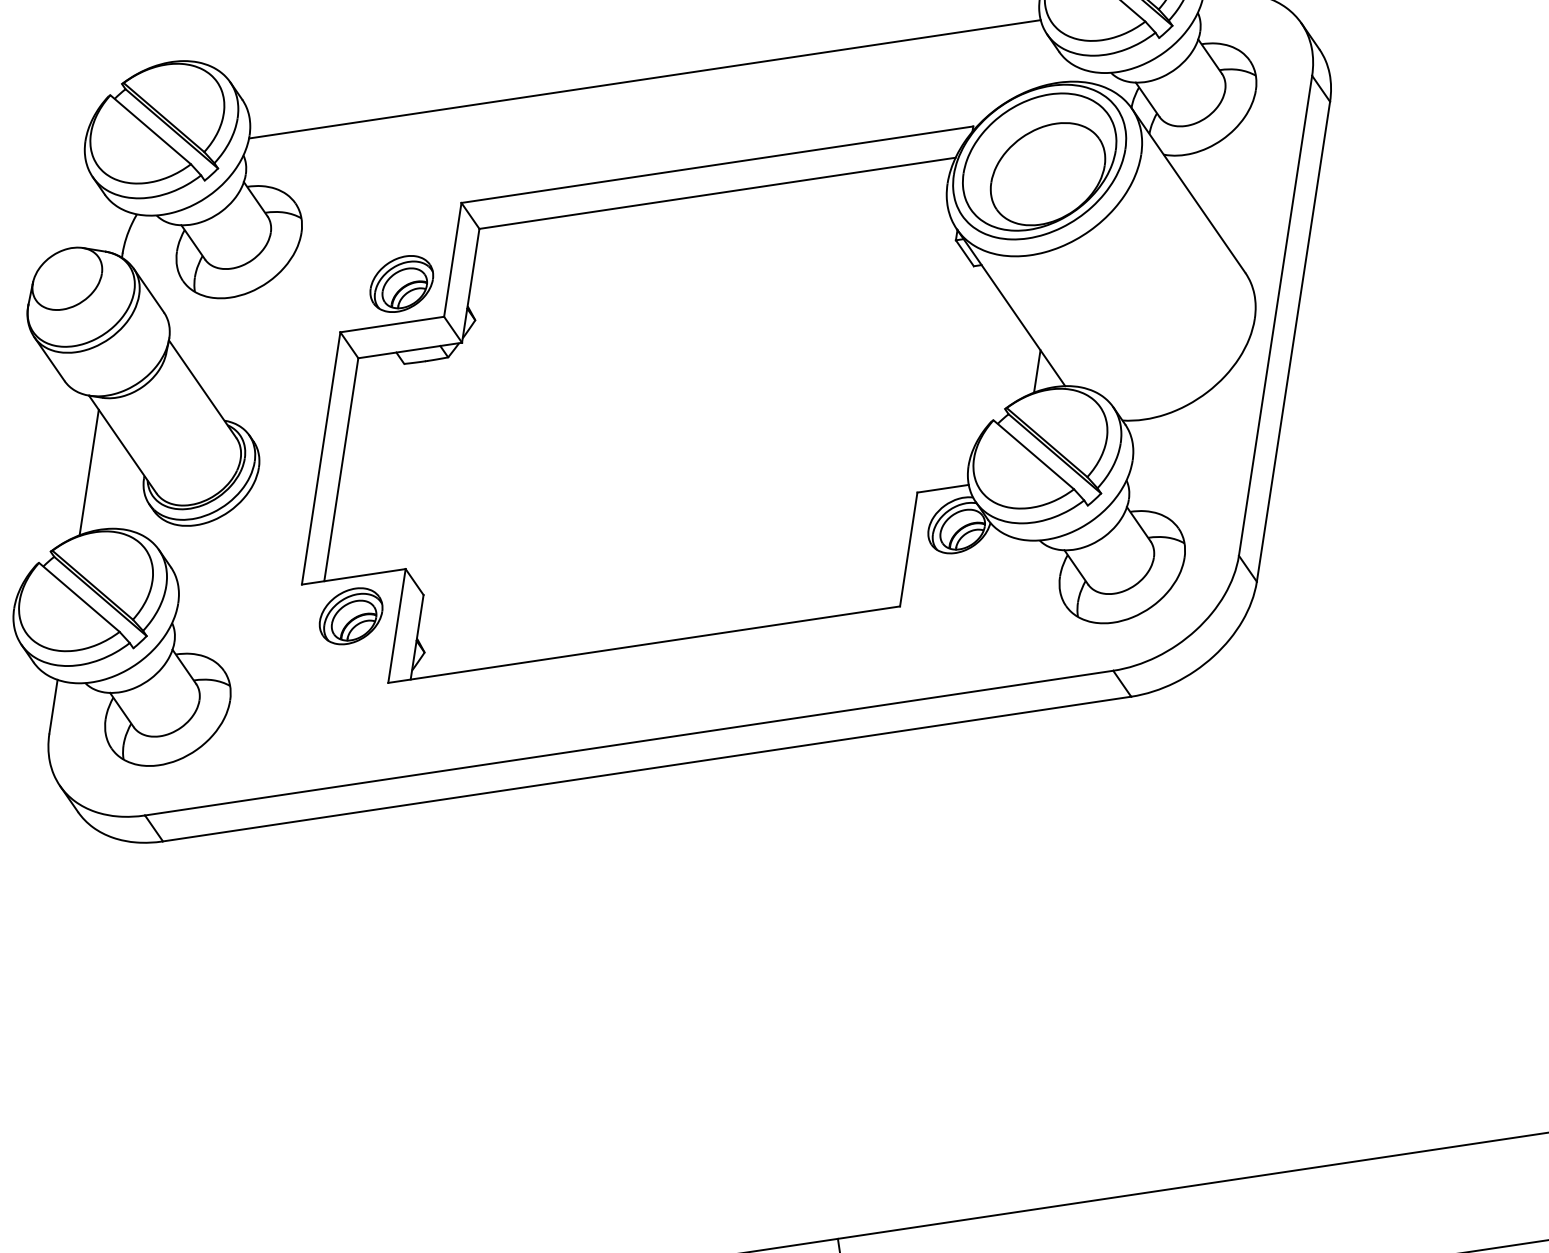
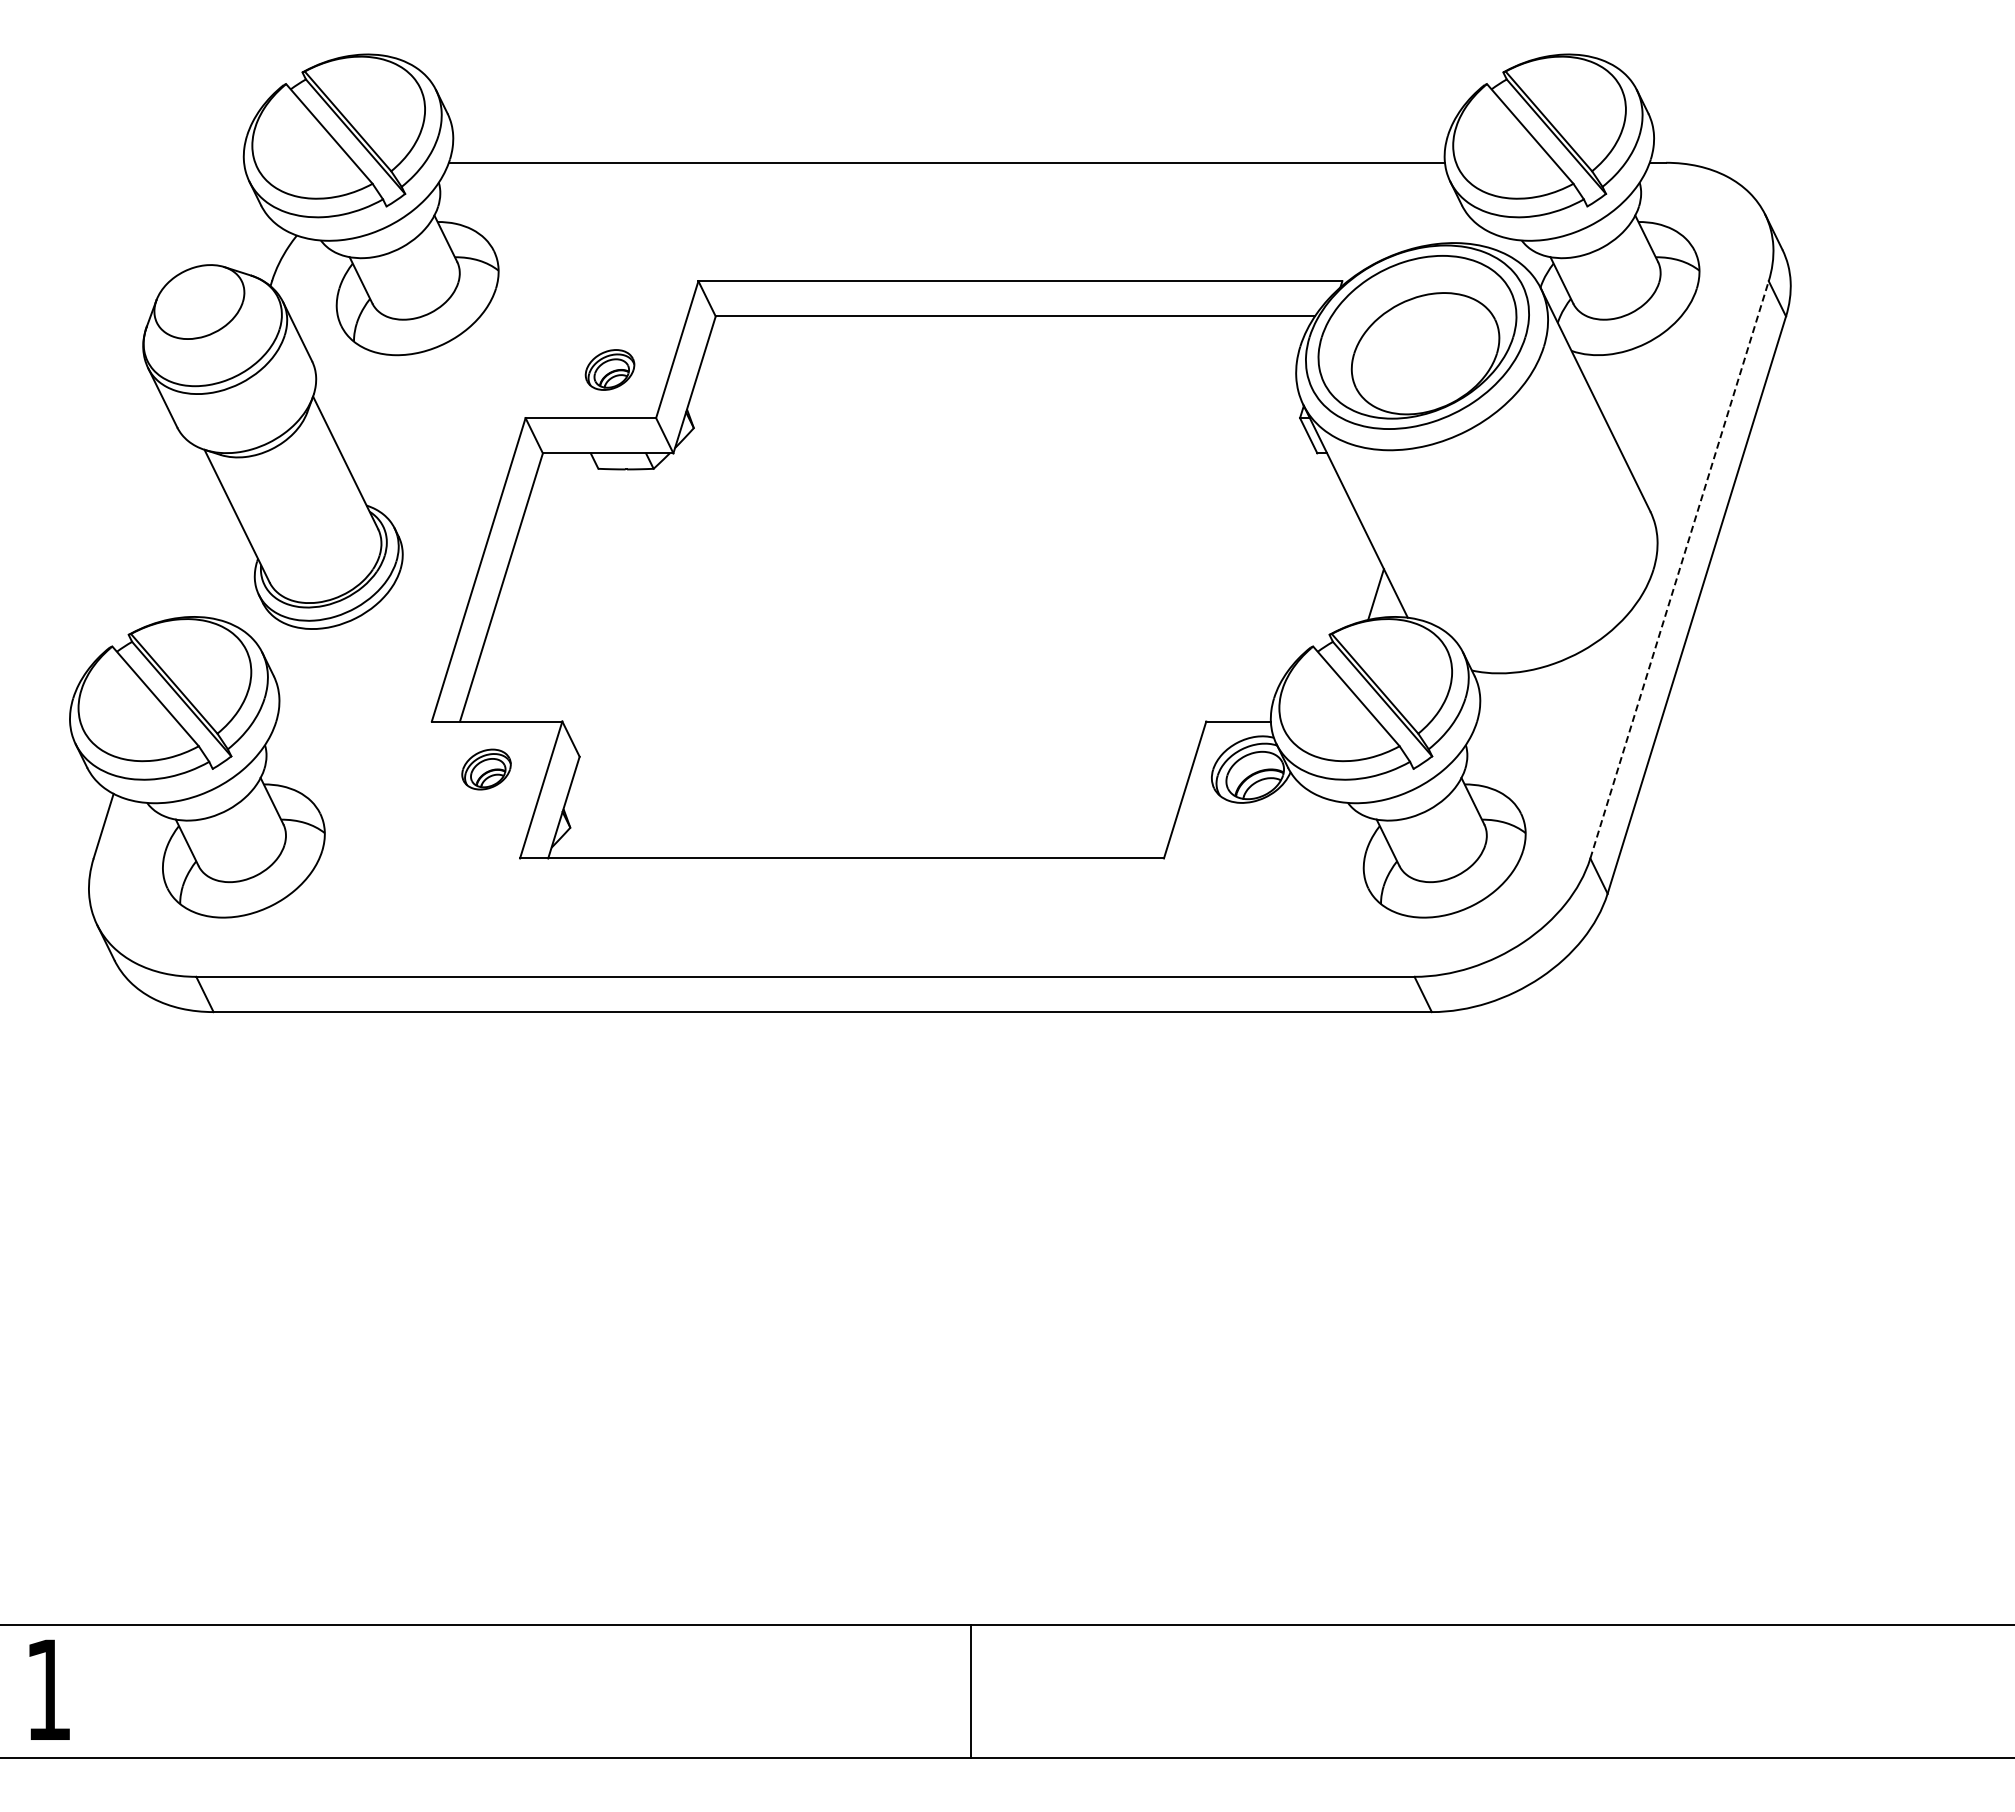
part: (401, 283) -> (609, 369), size x0.6
line: (1275, 315) -> (1679, 569), solid -> dashed
line: (89, 472) -> (190, 544), removed
part: (351, 616) -> (486, 769), size x0.6

